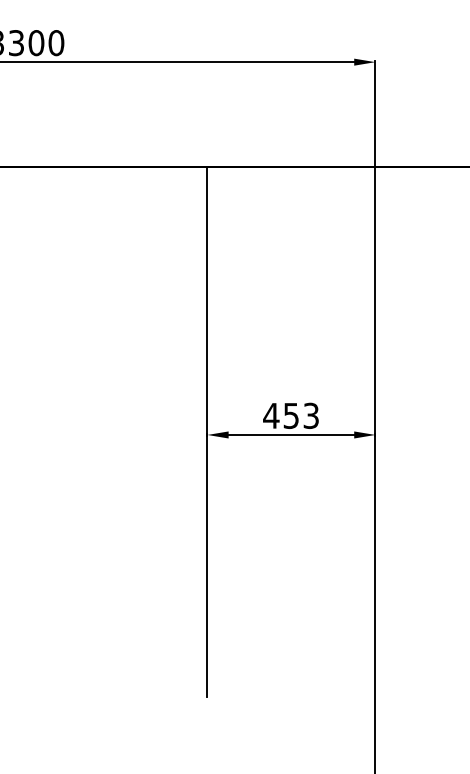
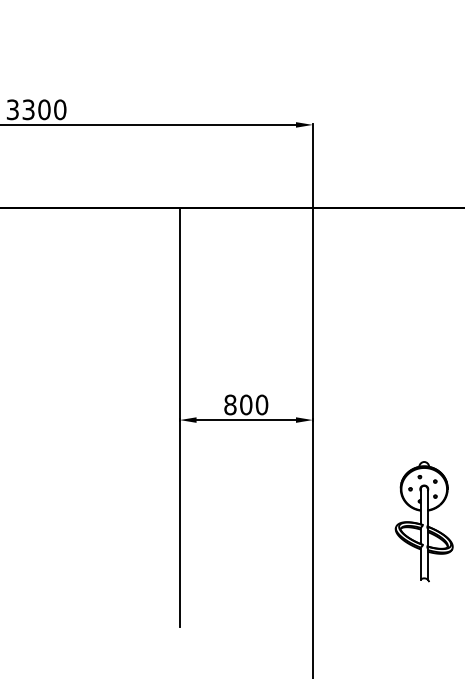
text: (290, 415) -> (245, 404), 453 -> 800

